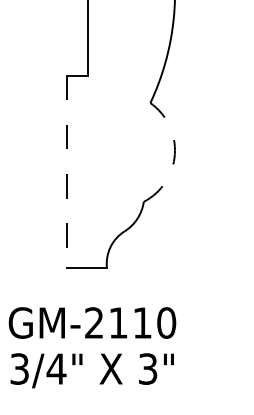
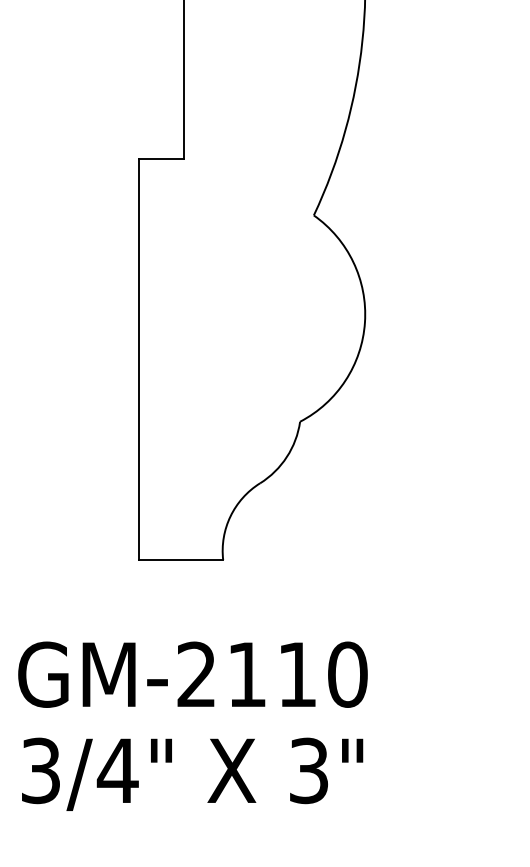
arc: (174, 154) -> (364, 322), dashed -> solid
line: (66, 172) -> (138, 360), dashed -> solid

